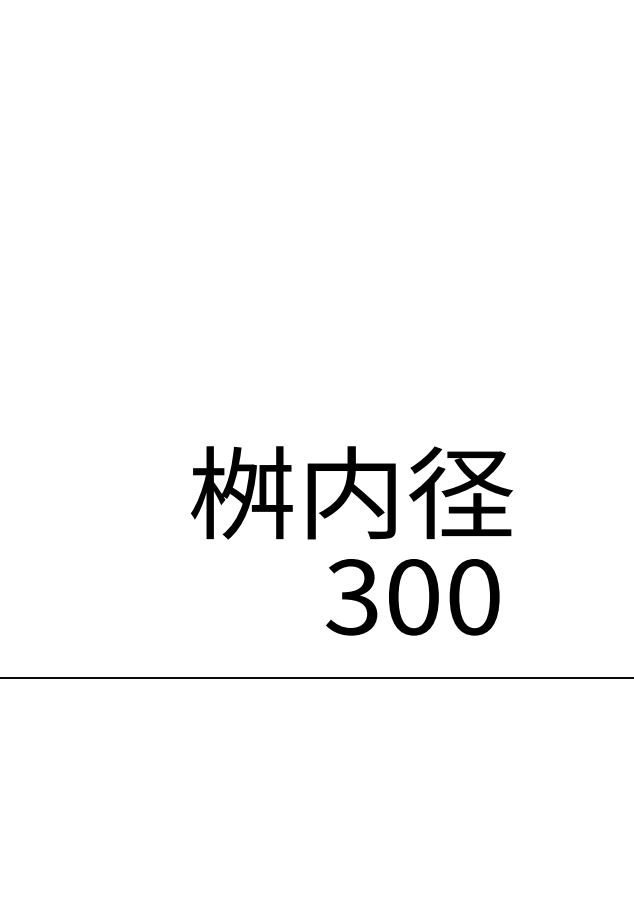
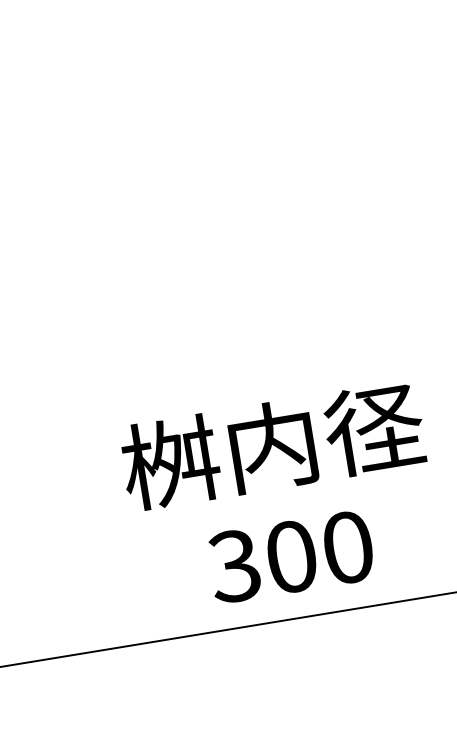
text: (412, 597) -> (290, 557), moved

